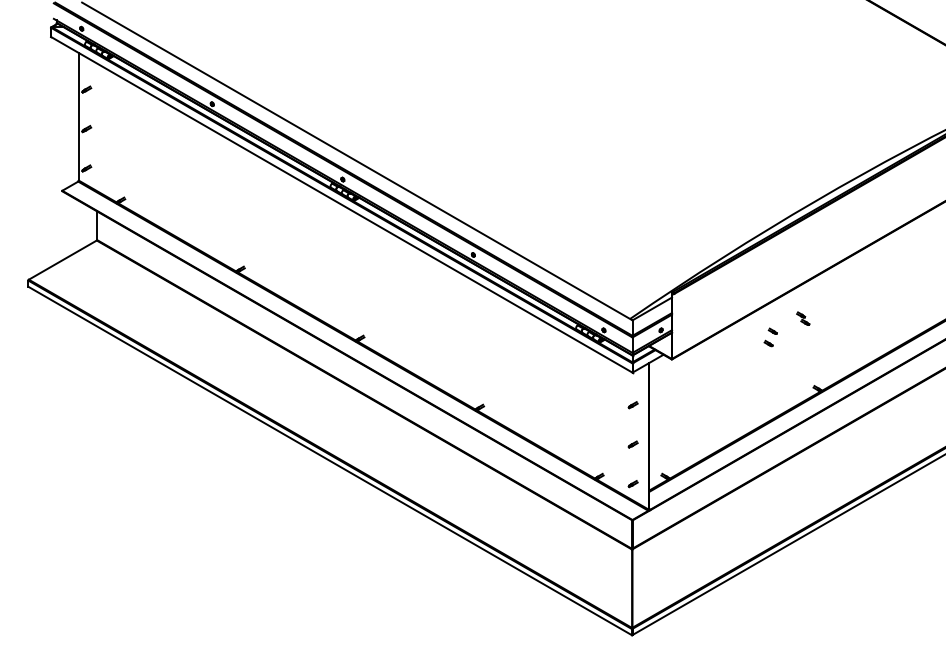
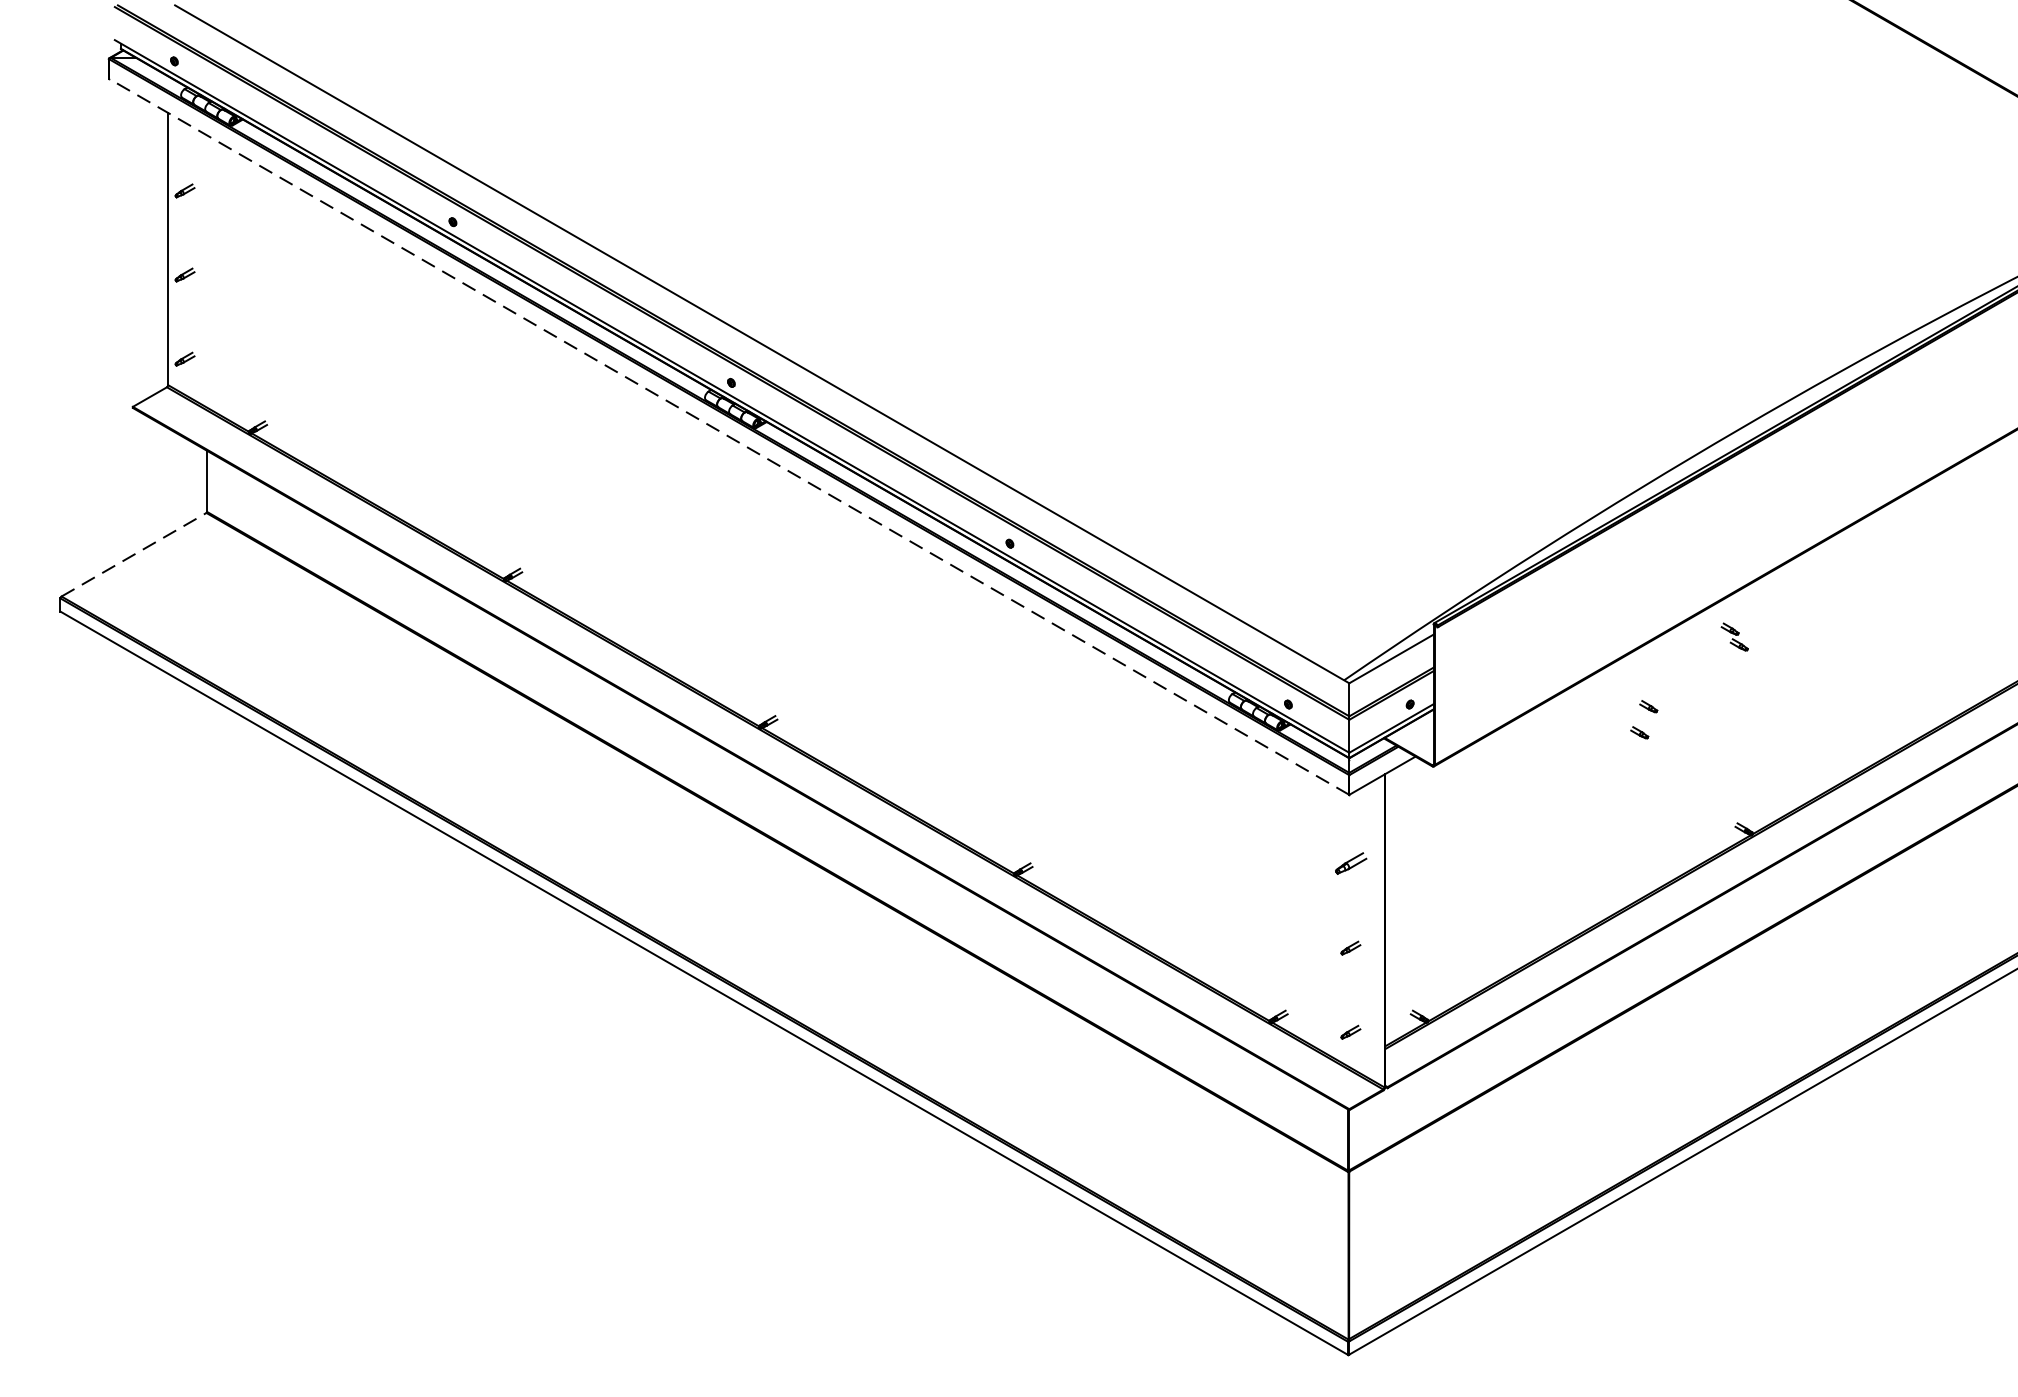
line: (341, 204) -> (728, 436), solid -> dashed
line: (63, 259) -> (135, 553), solid -> dashed
part: (803, 318) -> (1735, 636), moved
part: (632, 405) -> (1349, 864), size x1.6

